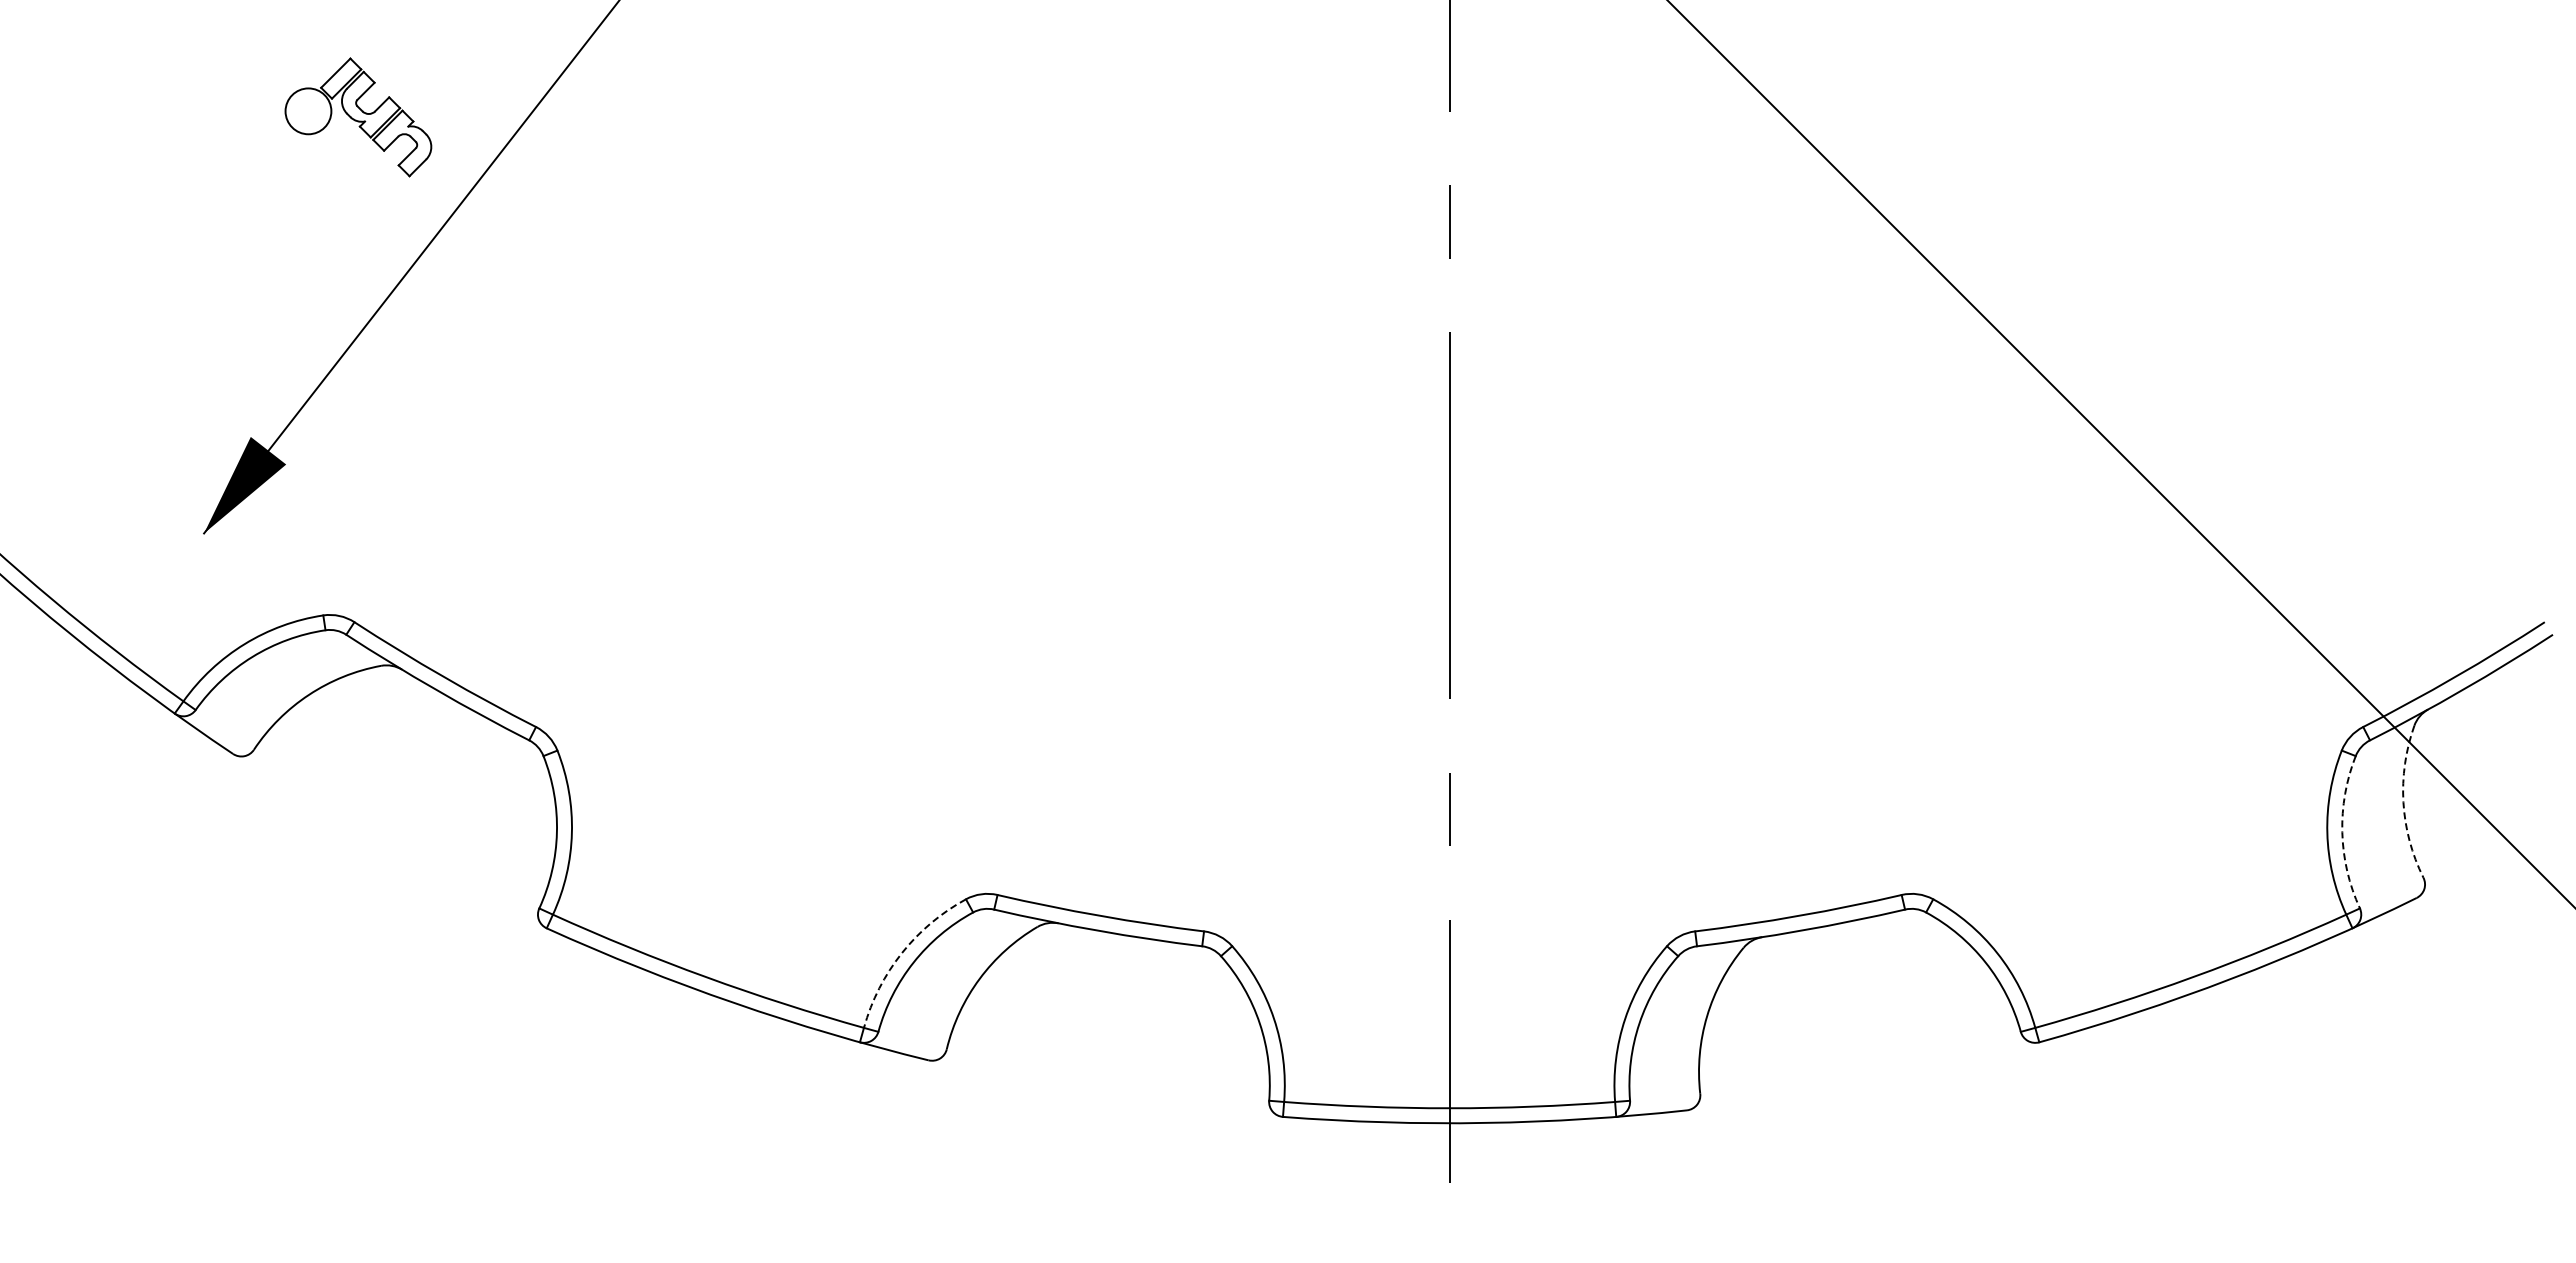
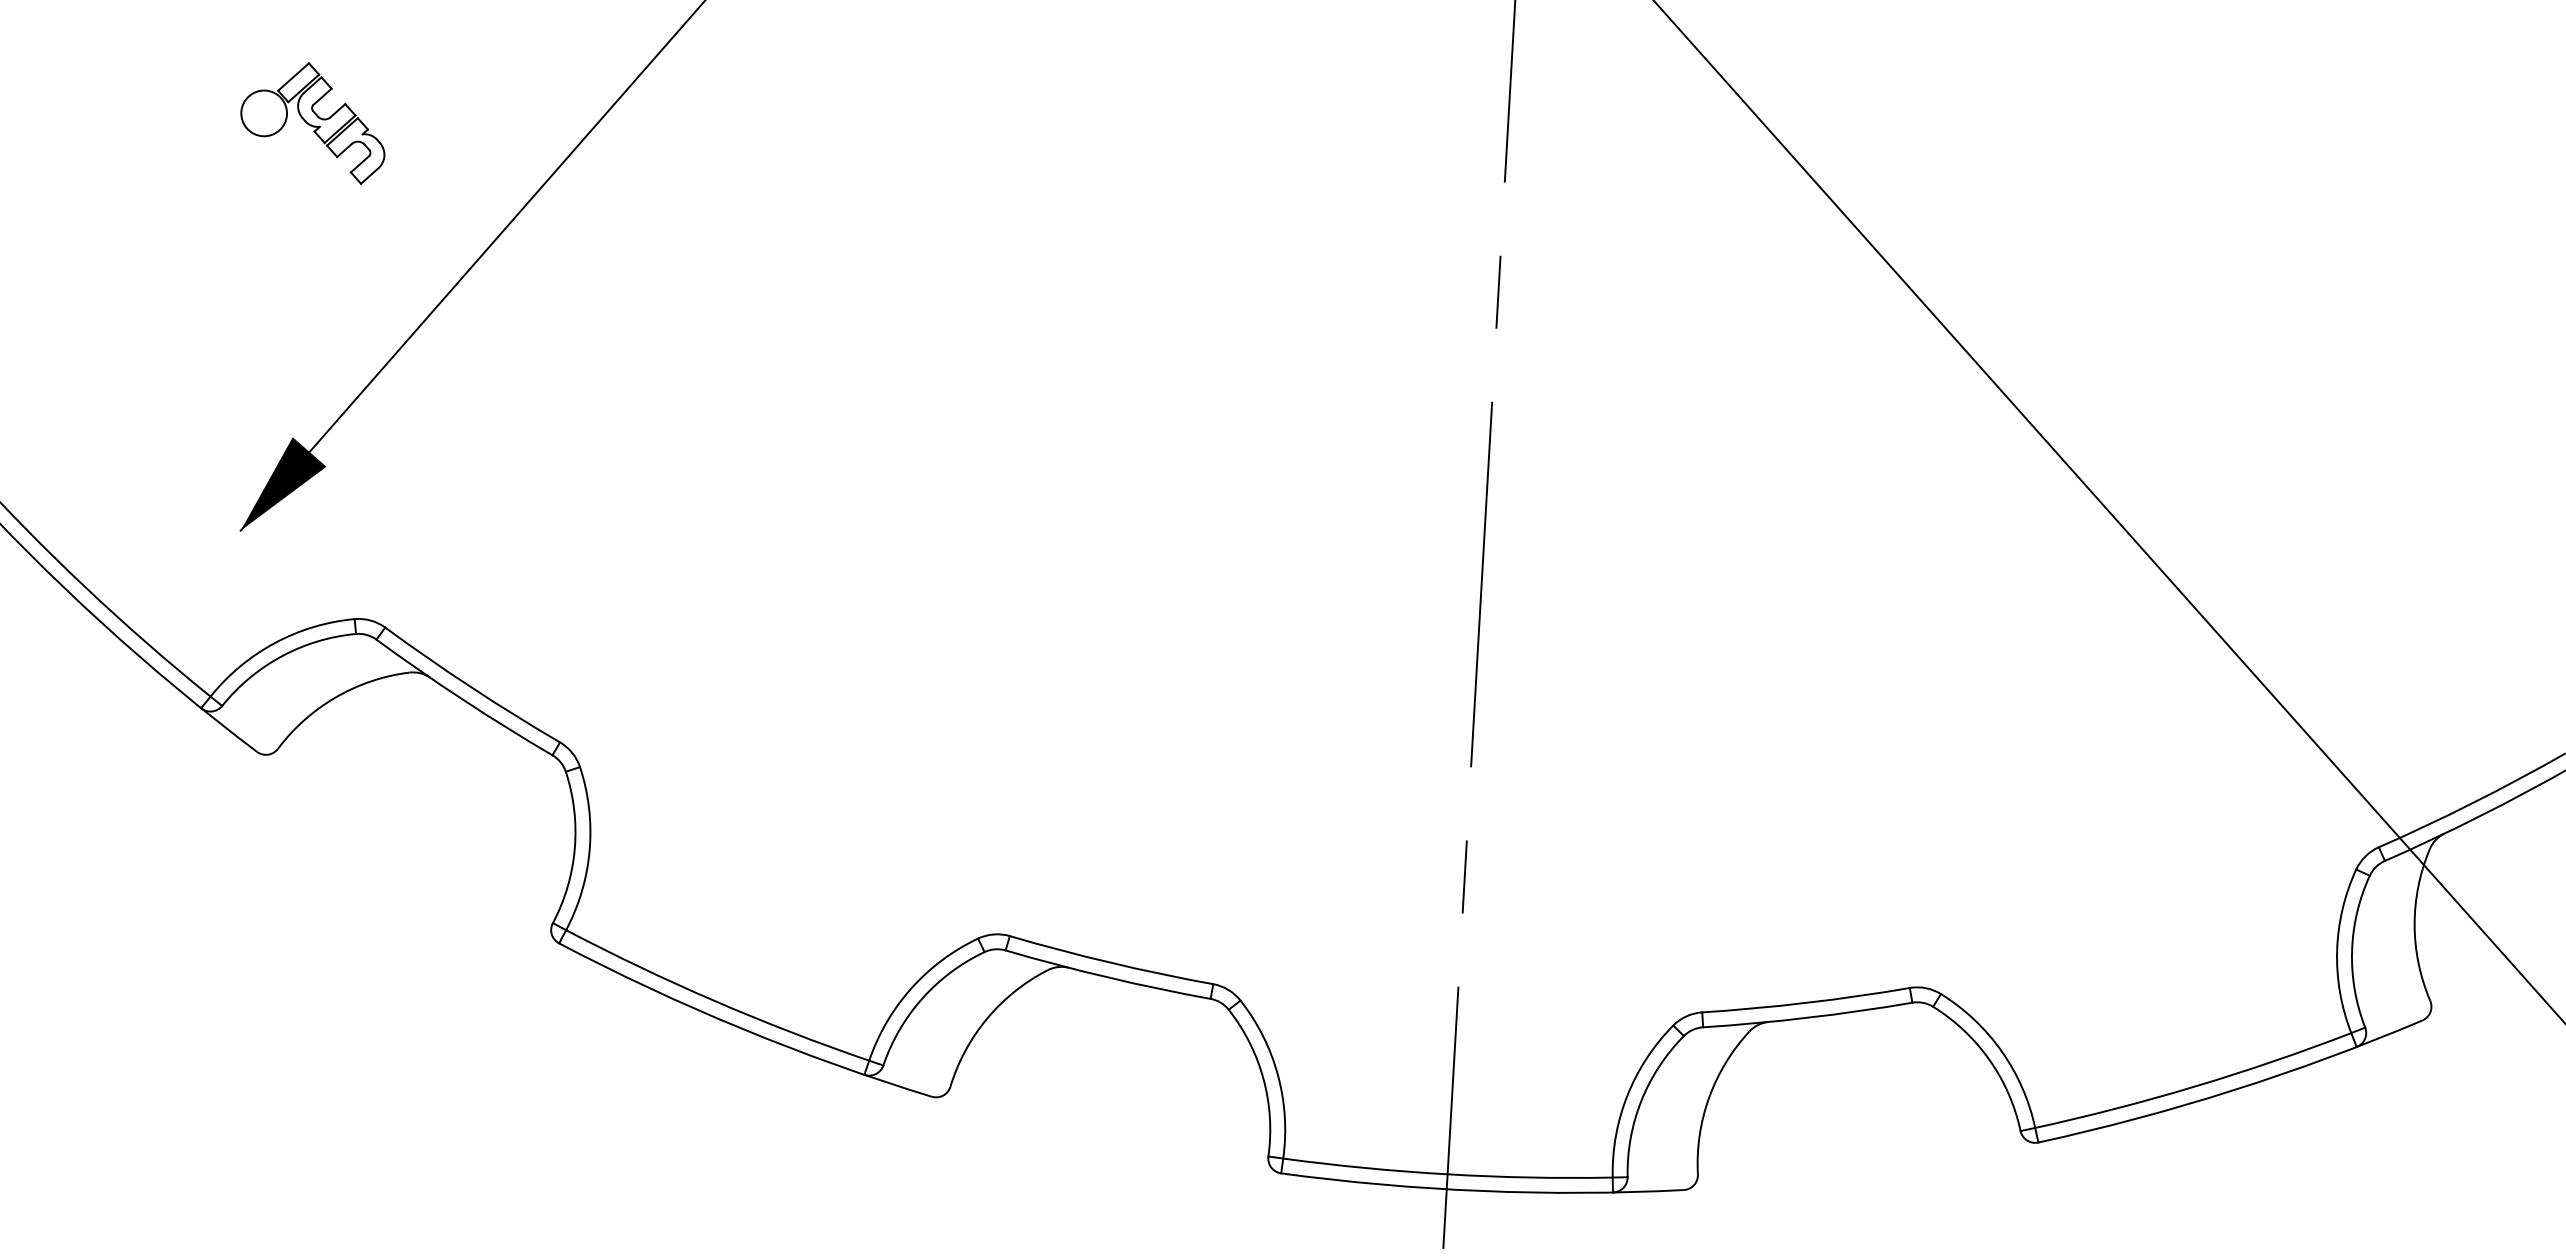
part: (358, 117) -> (313, 122), moved
arc: (2403, 802) -> (2414, 924), dashed -> solid
arc: (2342, 832) -> (2352, 951), dashed -> solid
arc: (901, 953) -> (910, 988), dashed -> solid

